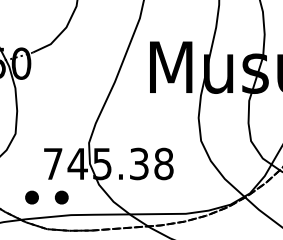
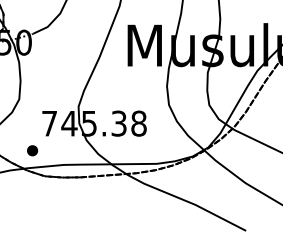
part: (61, 197) -> (56, 150), removed

